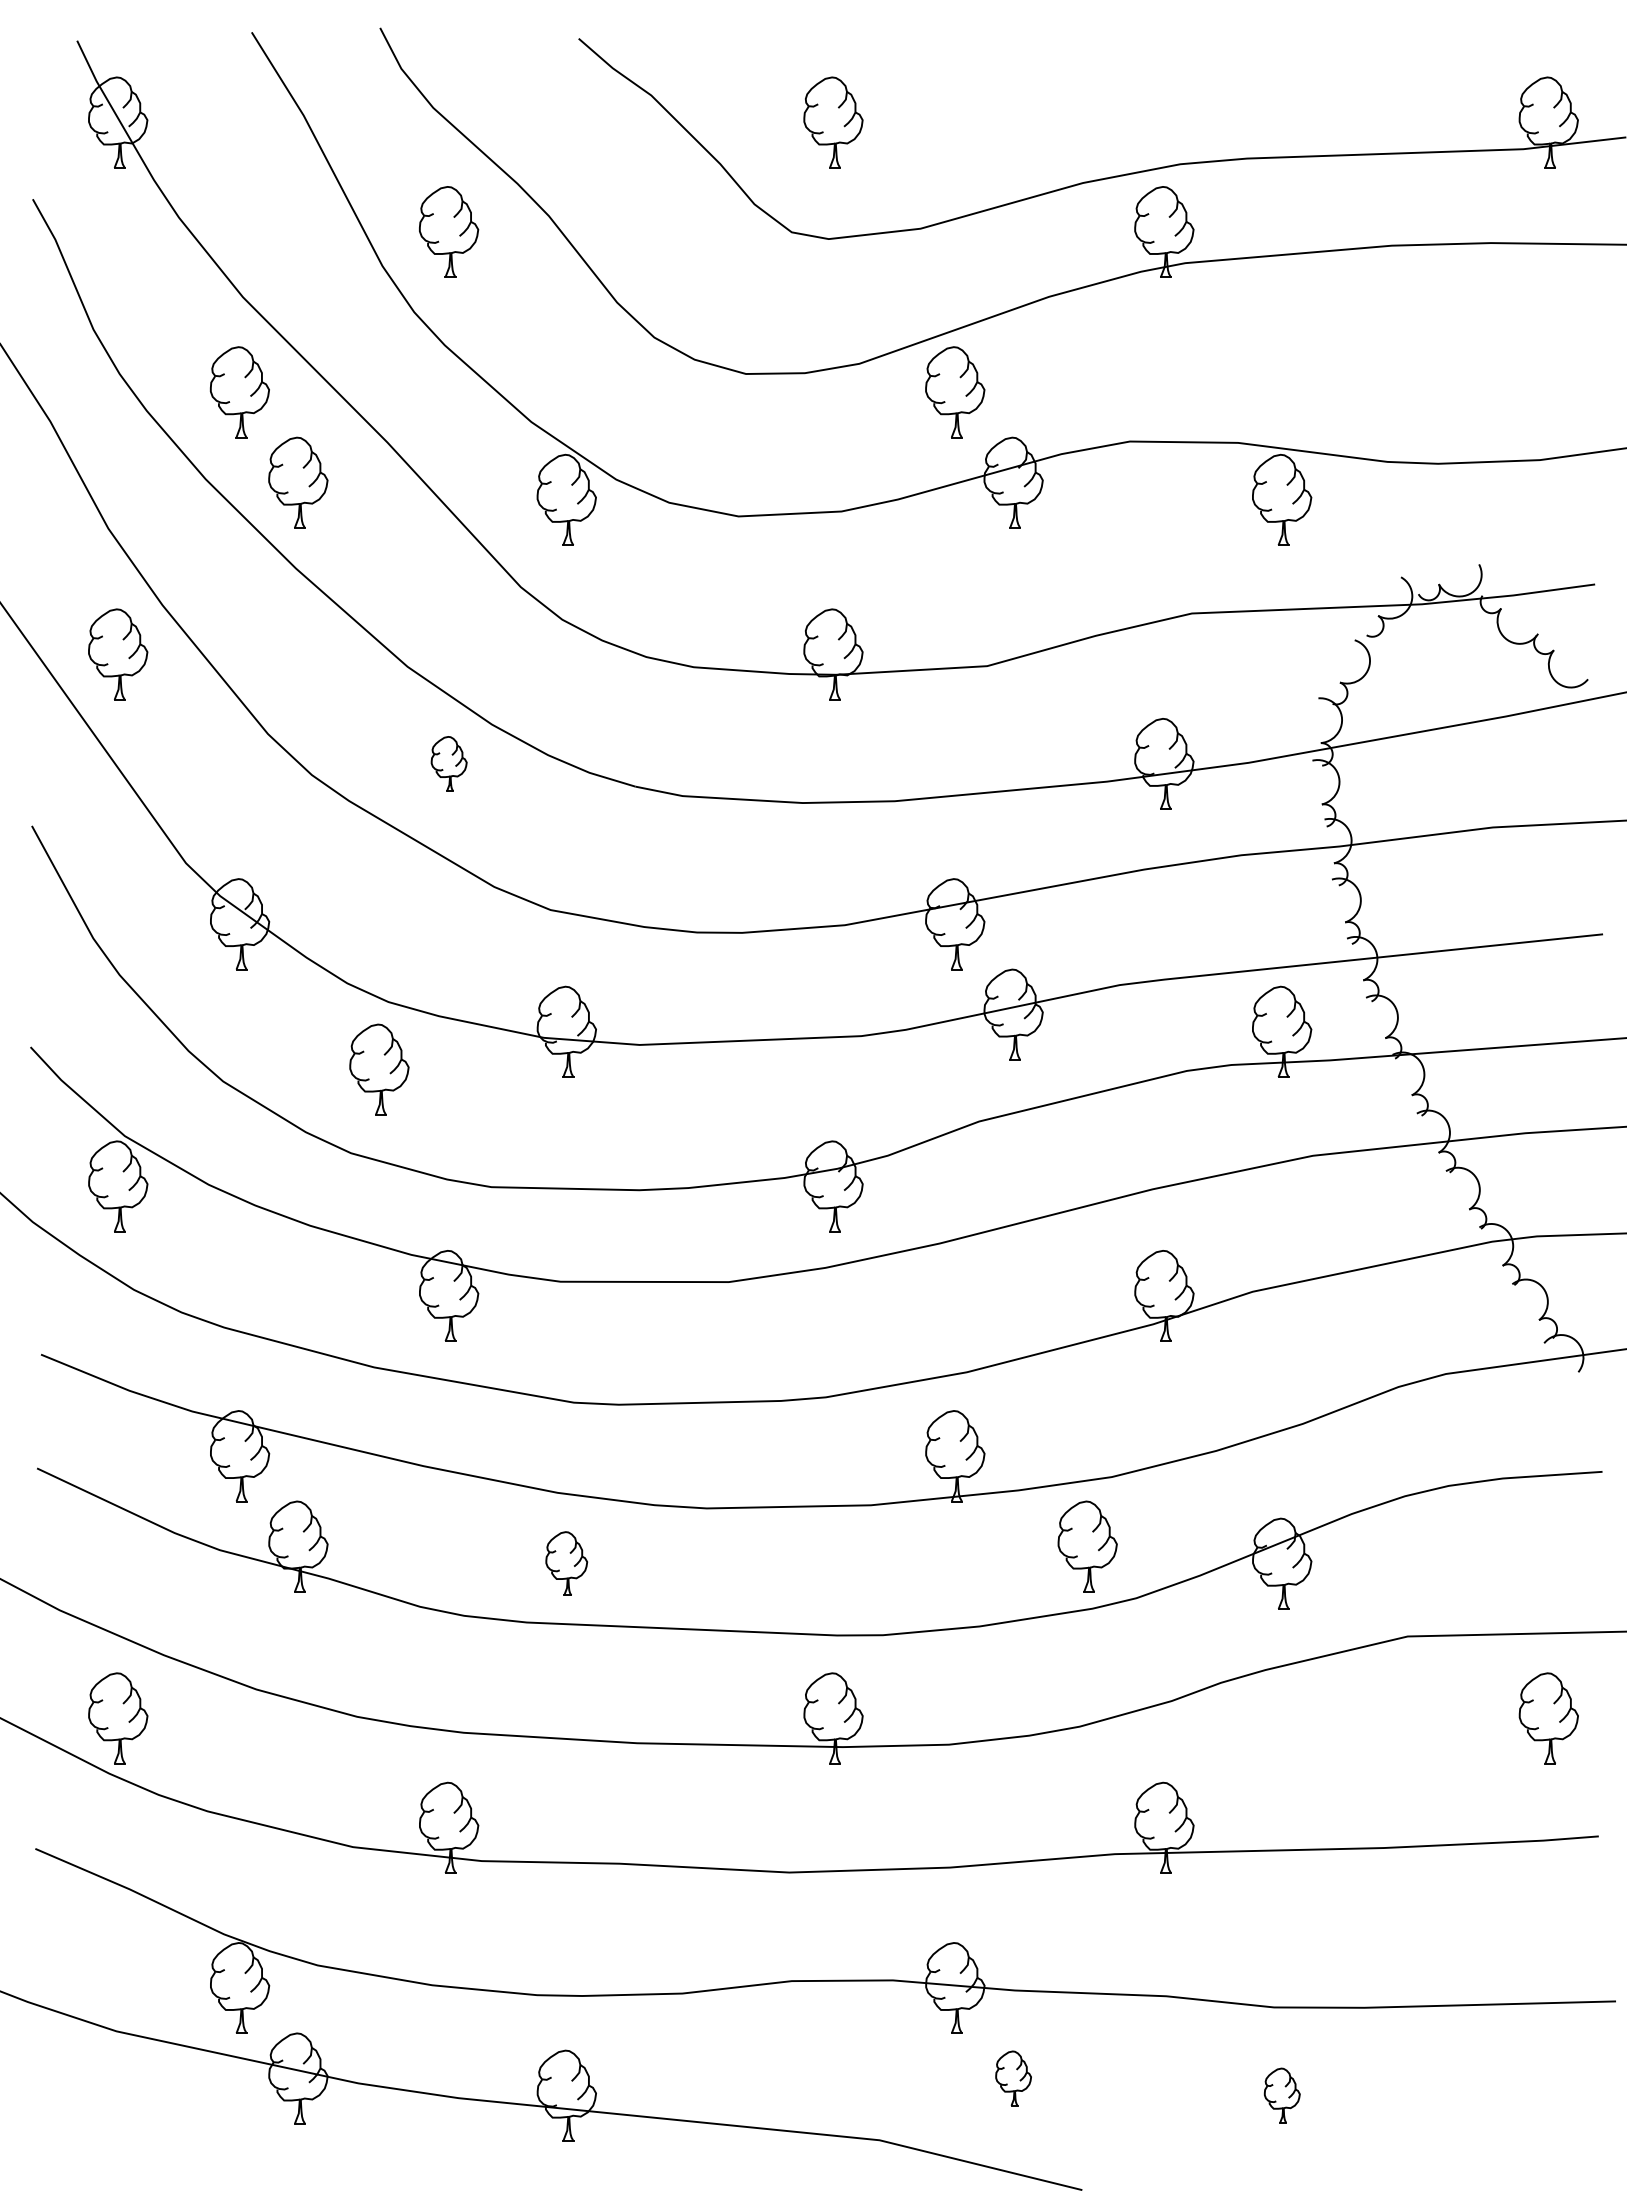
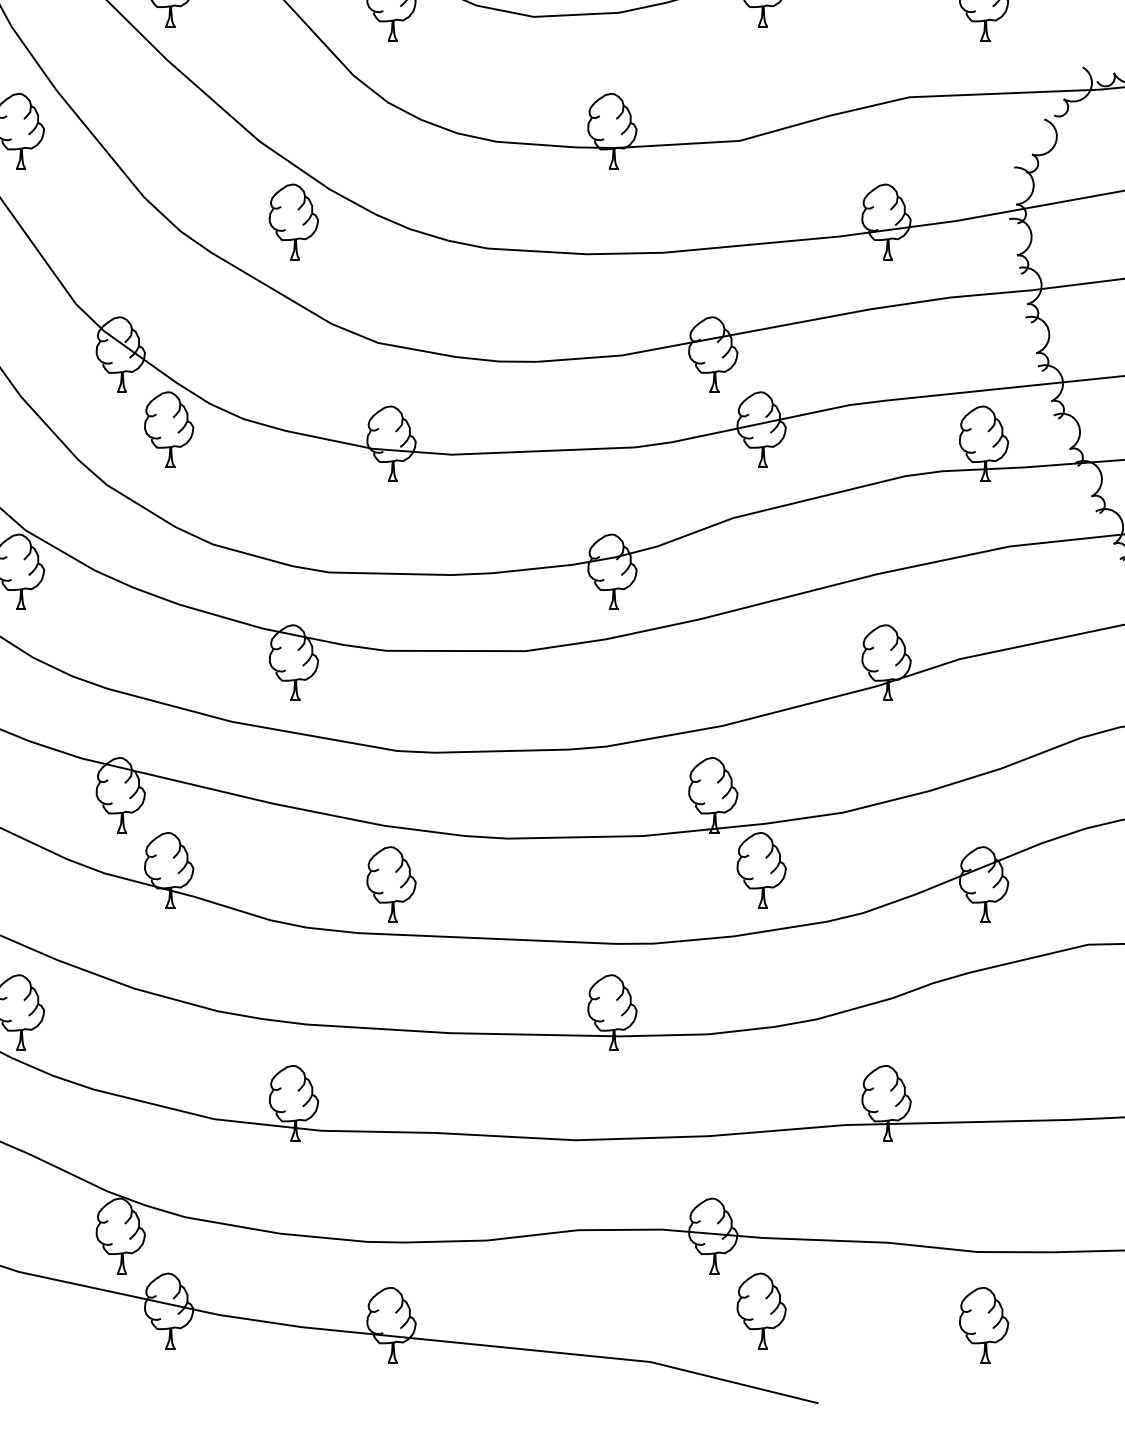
part: (449, 763) -> (294, 221), size x1.67
part: (379, 1069) -> (169, 429), moved
part: (1087, 1546) -> (761, 870), moved
part: (566, 1563) -> (391, 884), size x1.43
part: (1013, 2078) -> (761, 1310), size x1.67
part: (1282, 2095) -> (984, 1324), size x1.67

